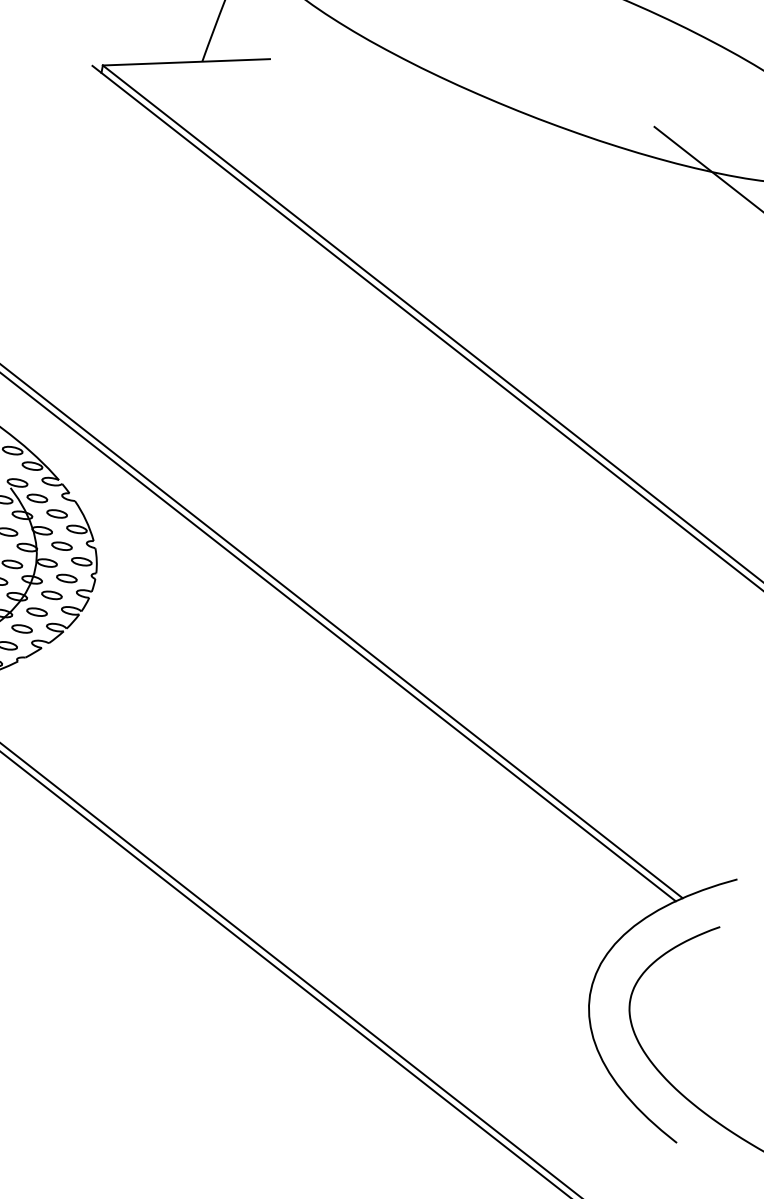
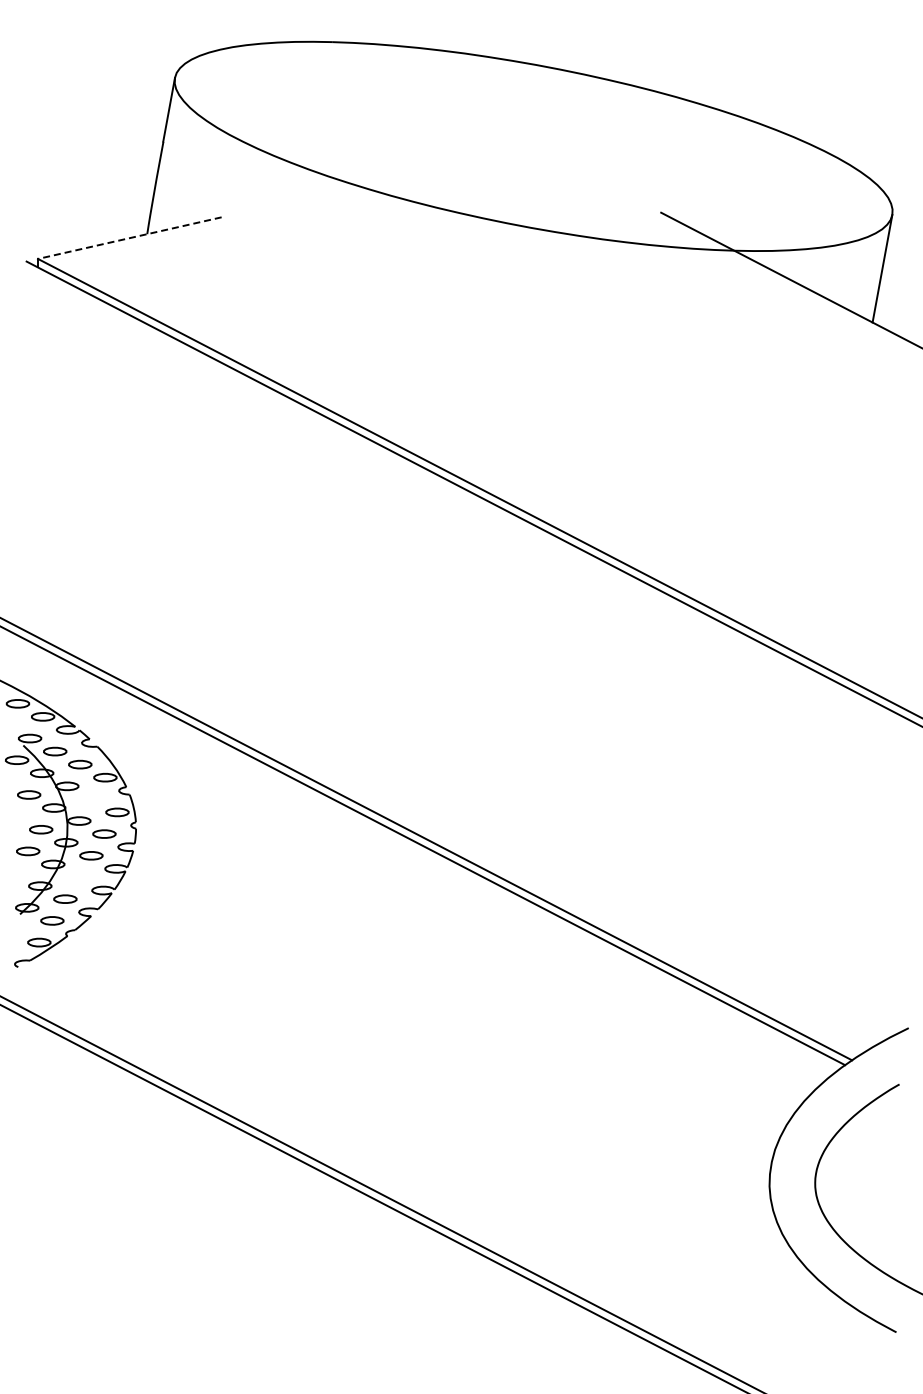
line: (186, 62) -> (129, 238), solid -> dashed
part: (62, 546) -> (92, 799), removed
part: (37, 612) -> (78, 877), removed

